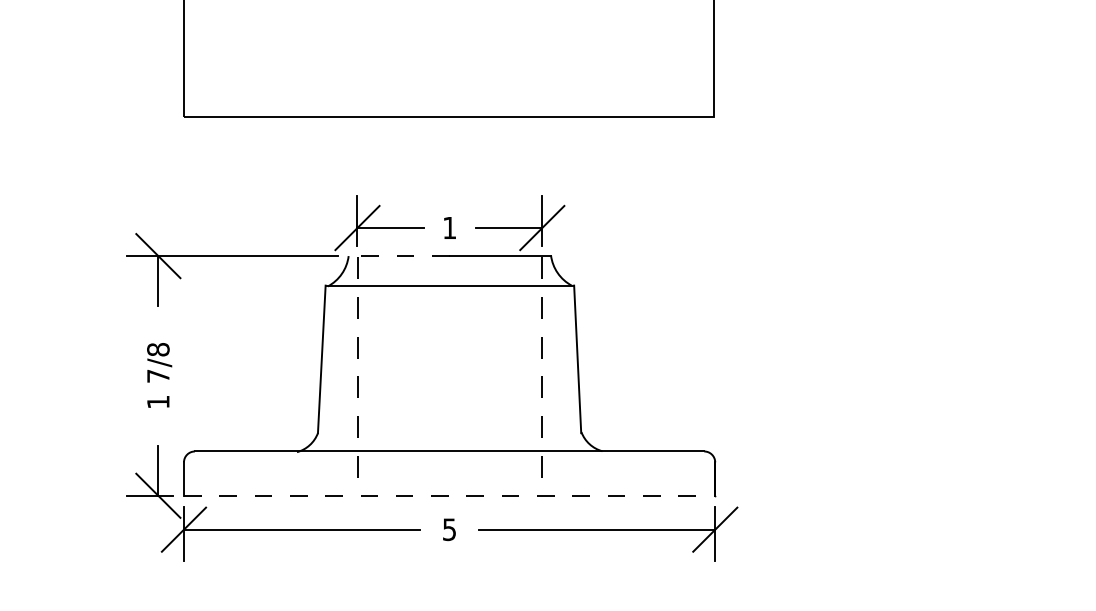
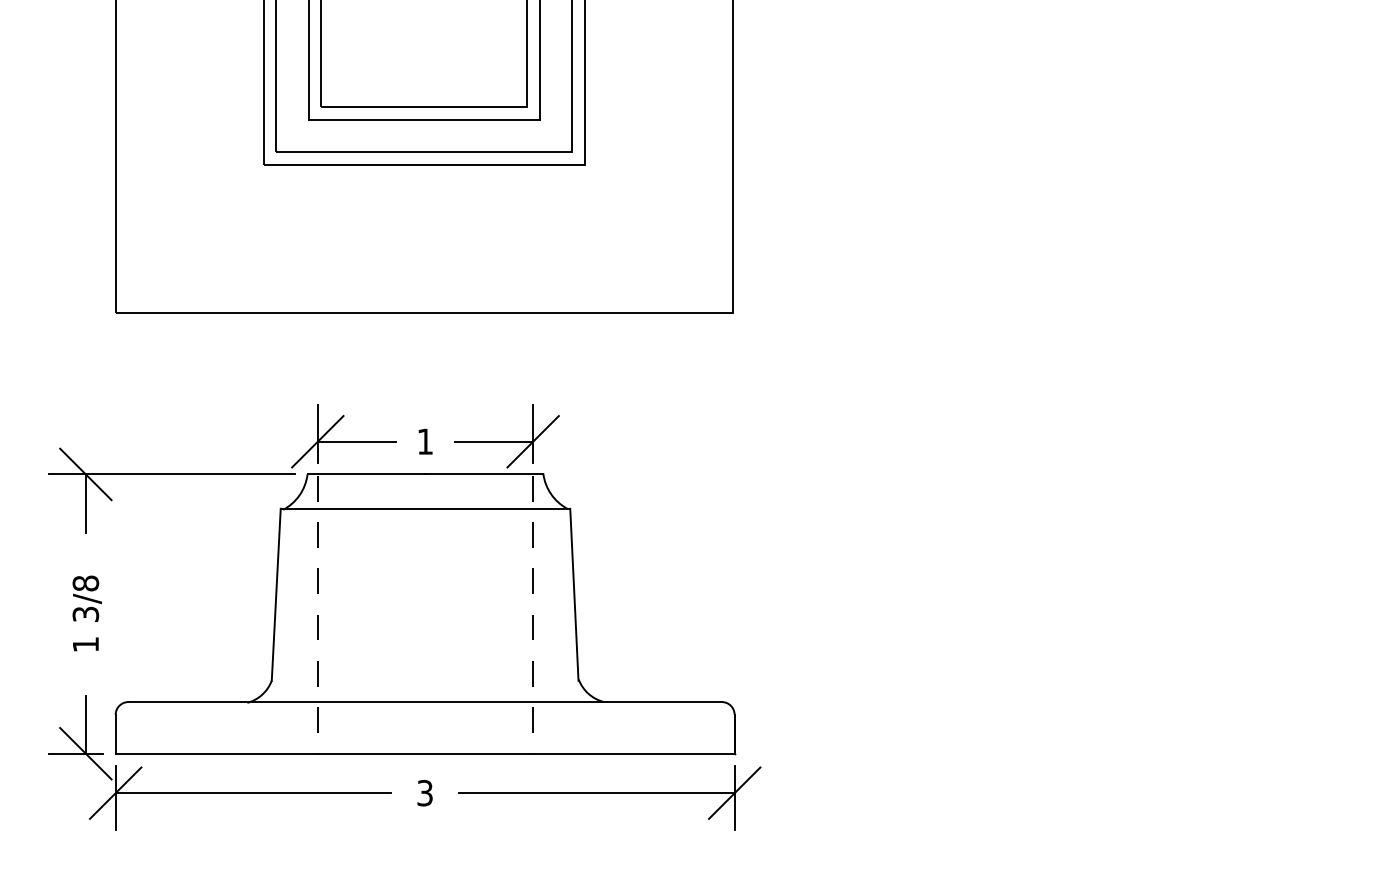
line: (399, 256) -> (366, 474), dashed -> solid
text: (158, 375) -> (85, 613), 7/8 -> 3/8
line: (449, 495) -> (425, 753), dashed -> solid
text: (449, 529) -> (425, 792), 5 -> 3

